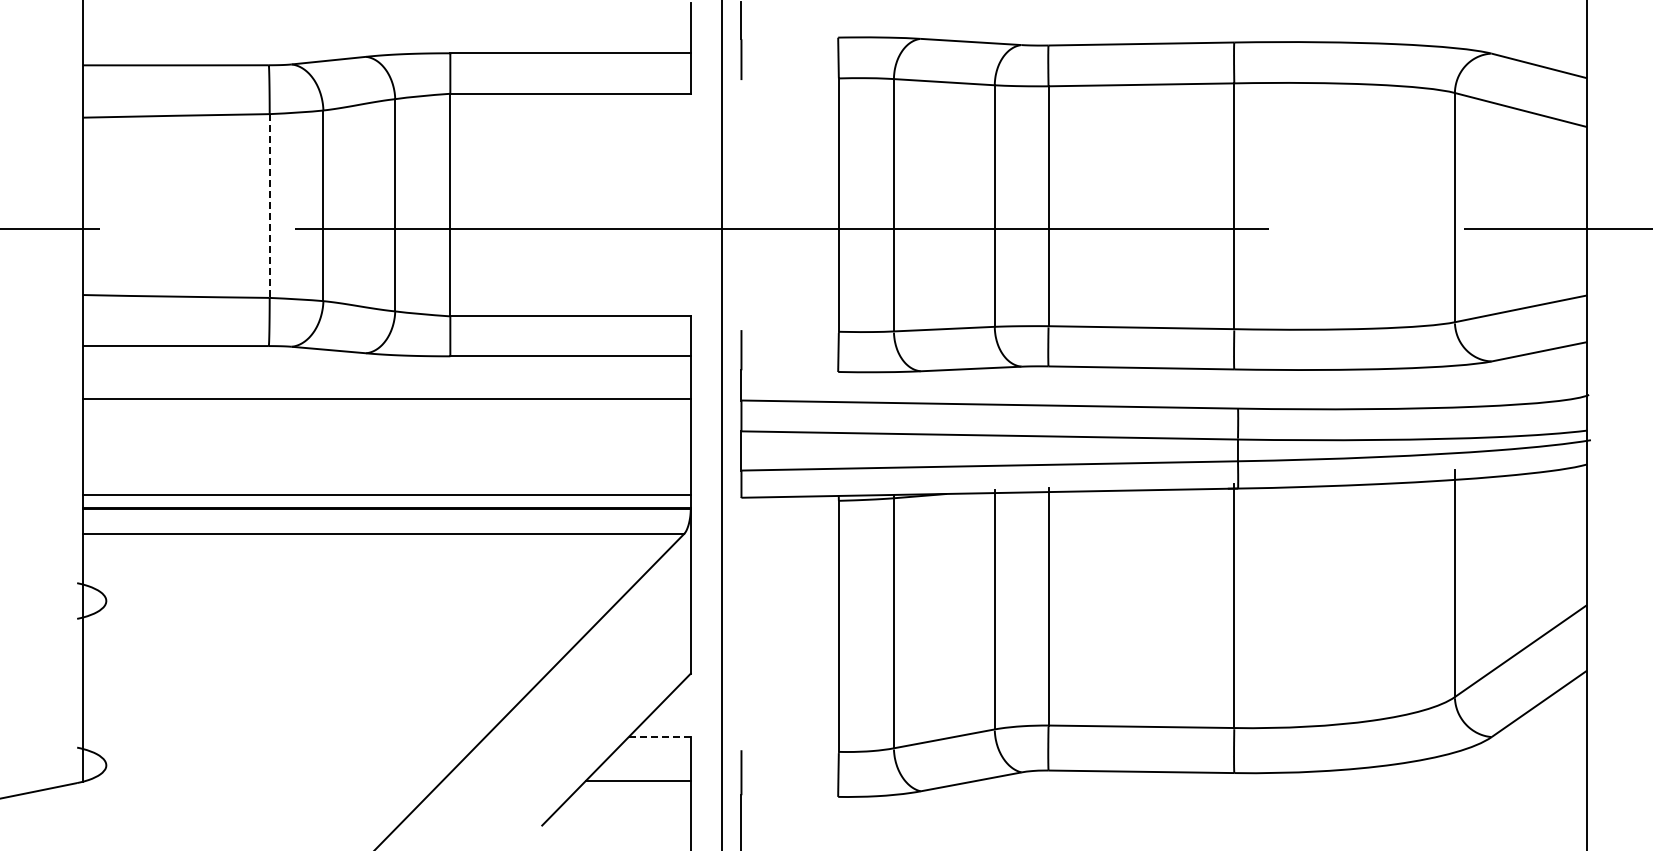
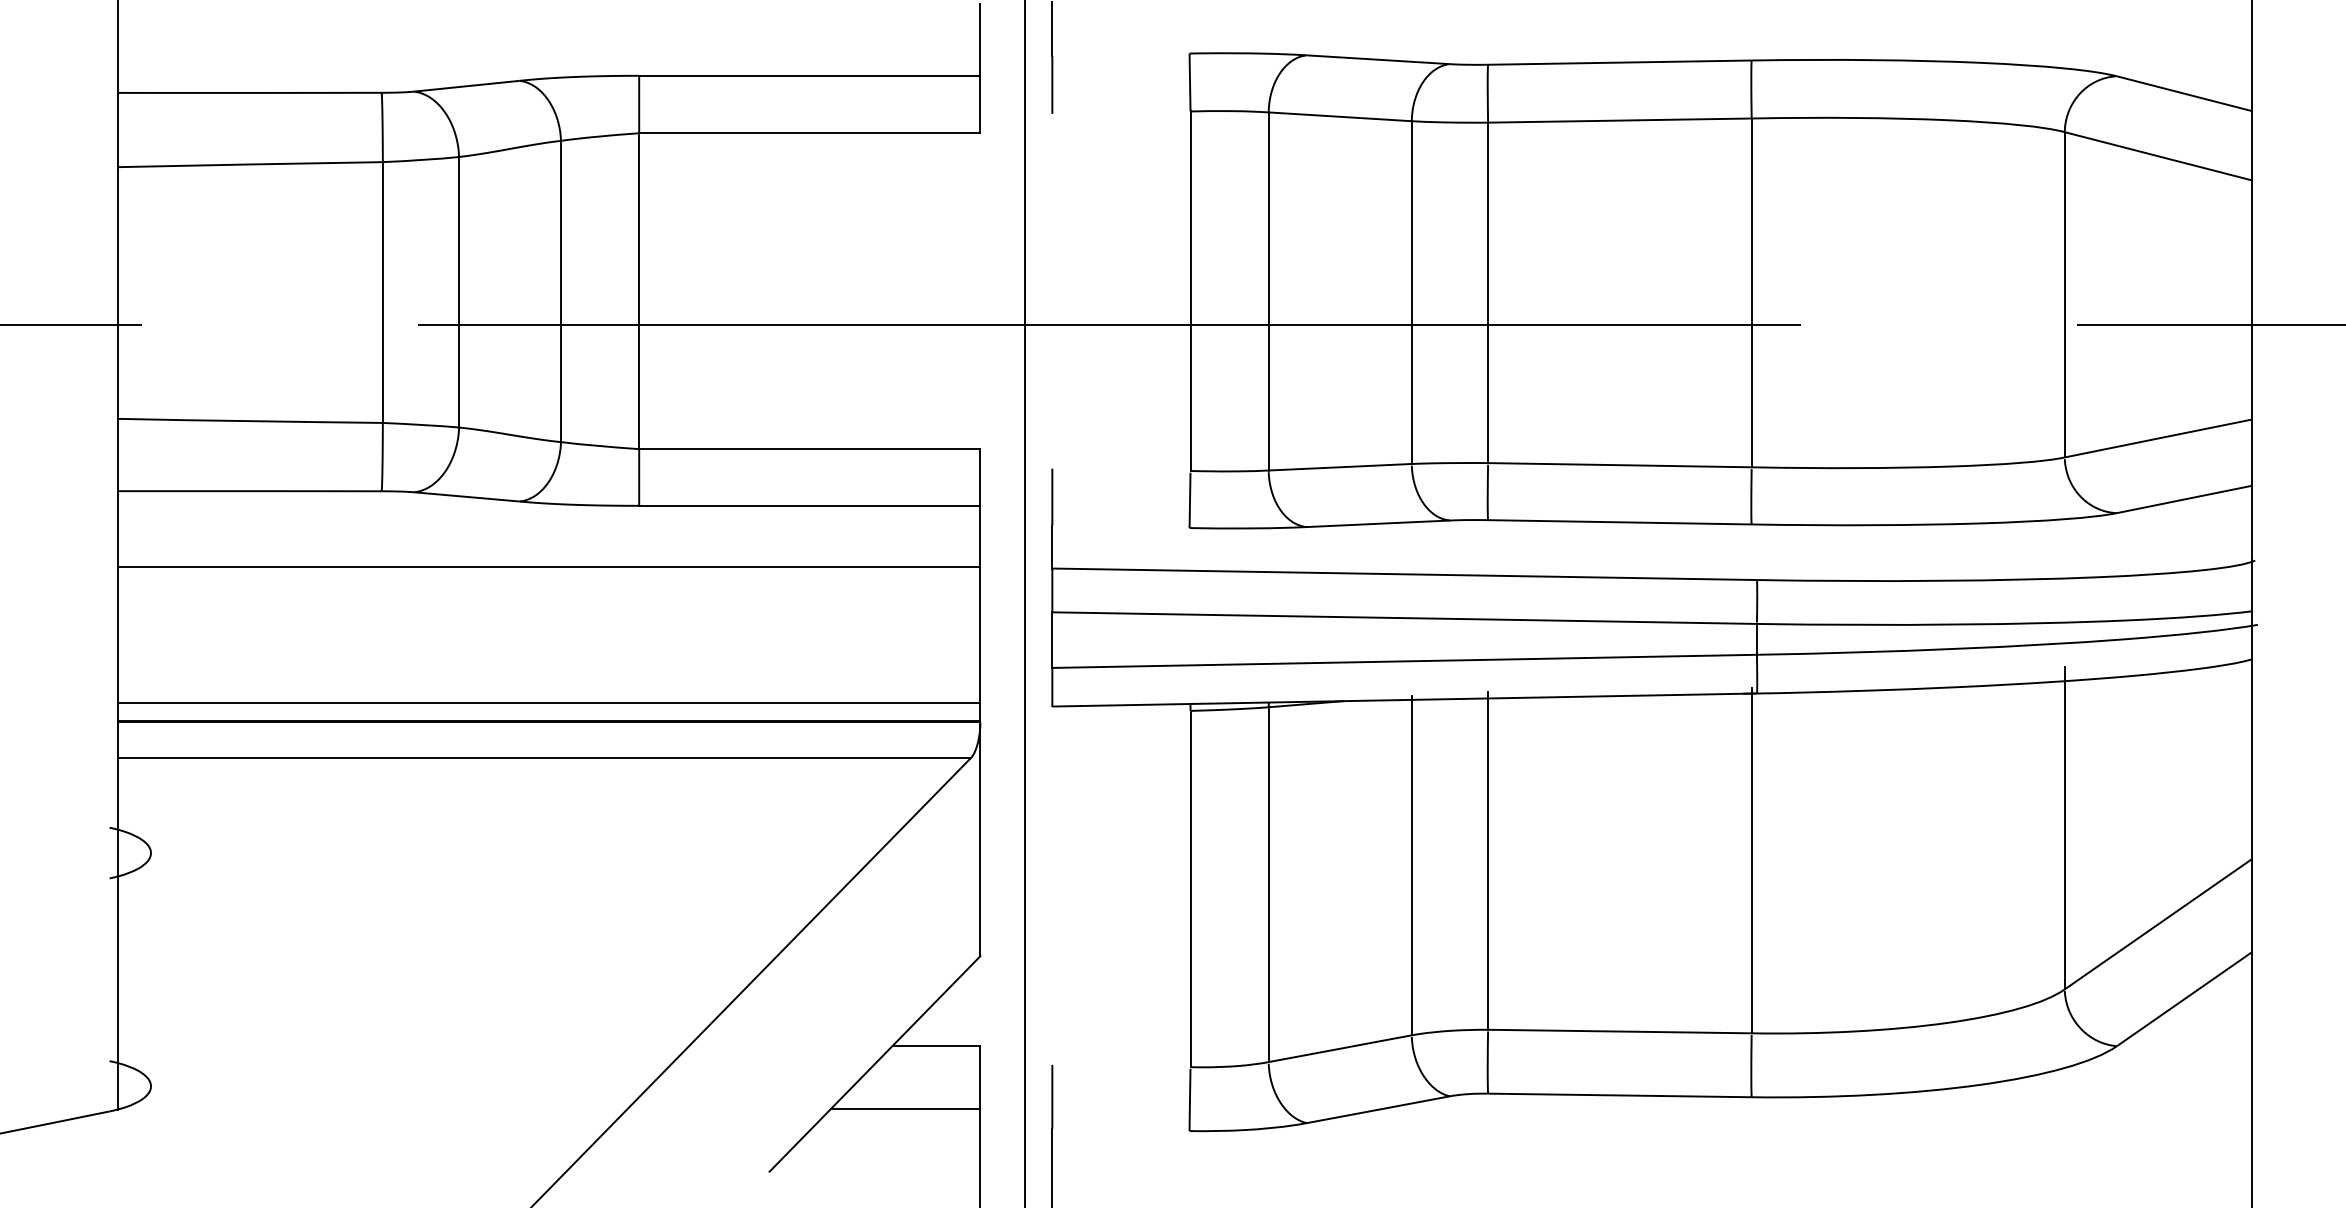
line: (269, 206) -> (382, 293), dashed -> solid
line: (659, 736) -> (936, 1045), dashed -> solid

